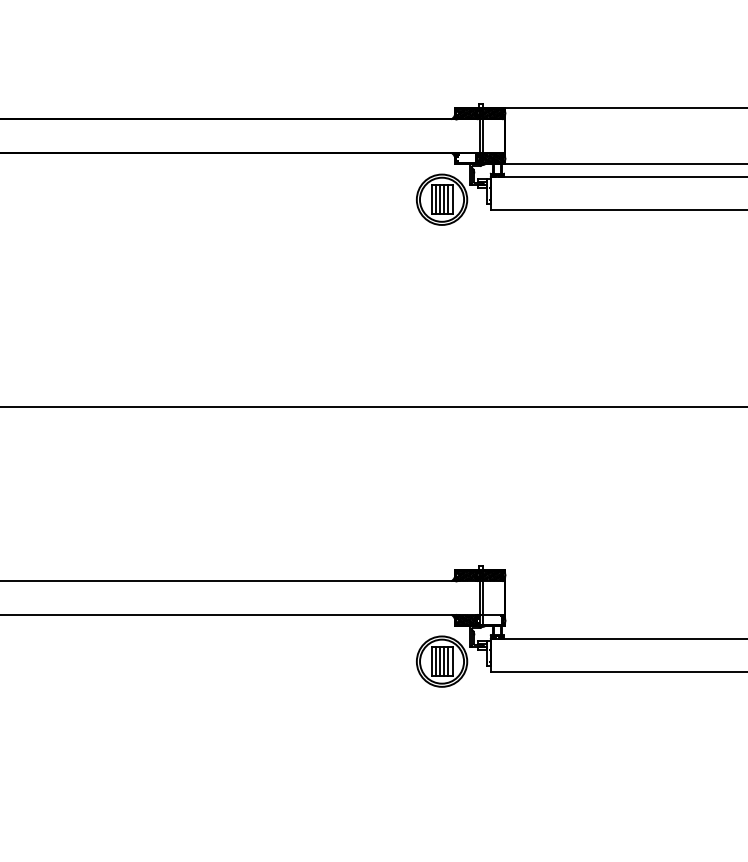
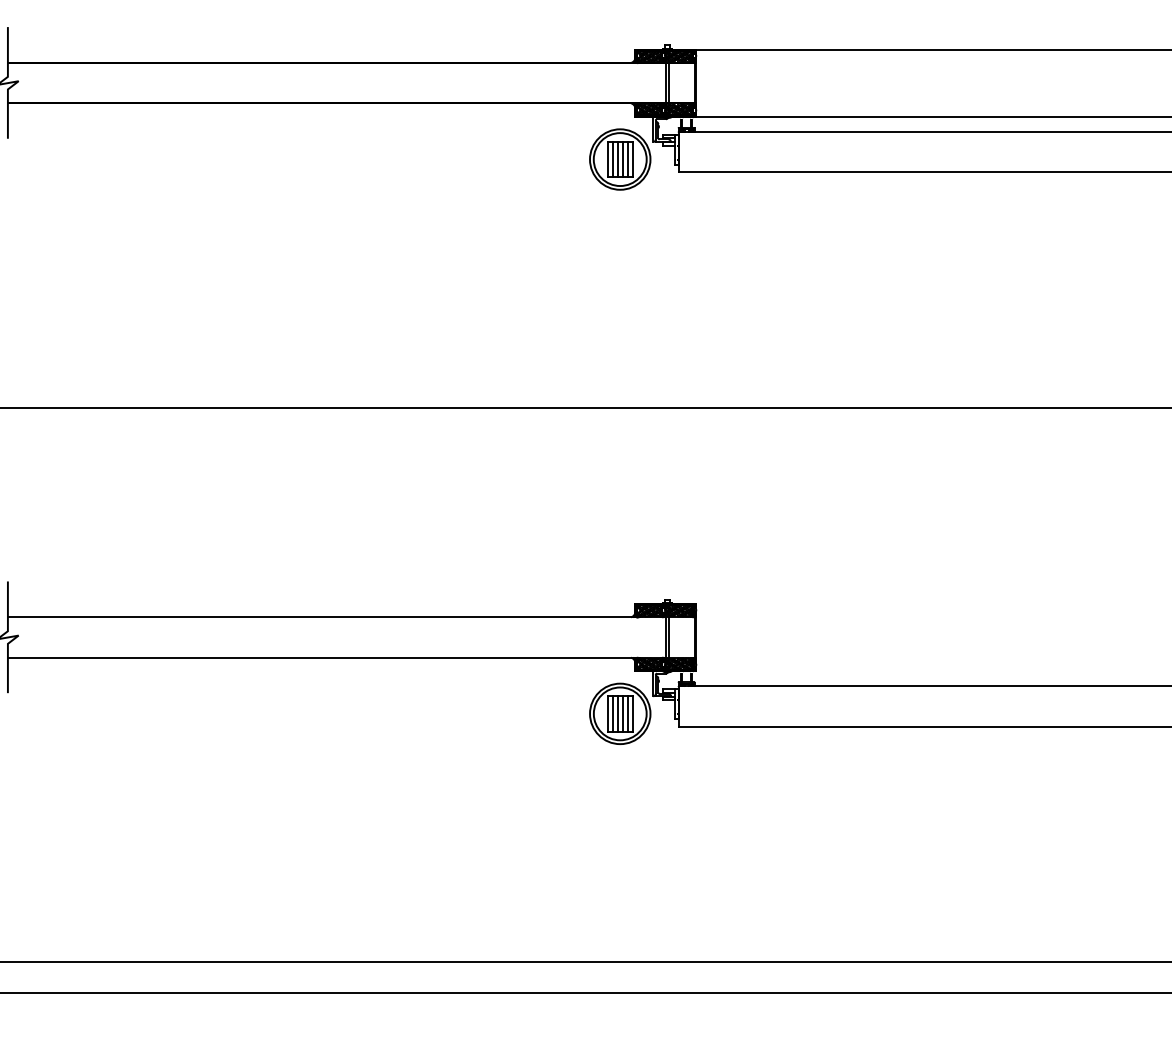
hatch: (466, 158) -> (649, 109), added
hatch: (490, 619) -> (678, 663), added

